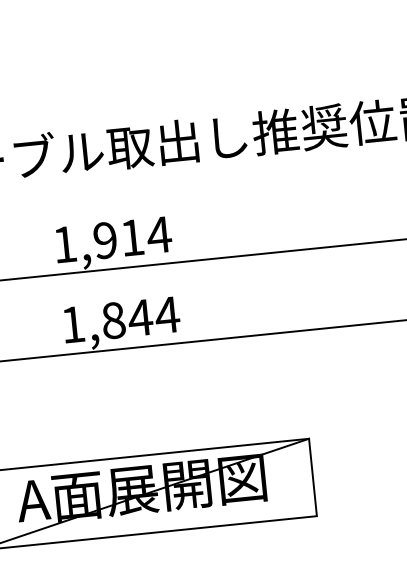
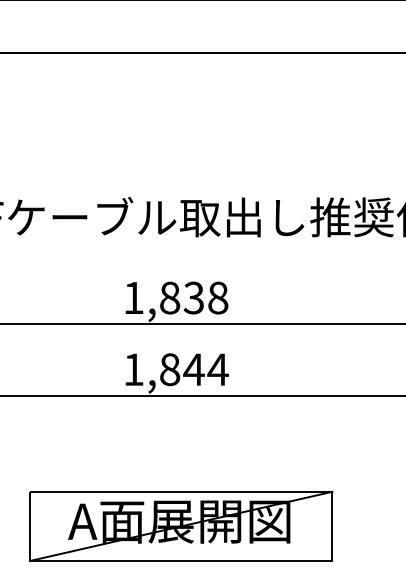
text: (132, 237) -> (194, 297), 1,914 -> 1,838

